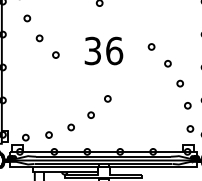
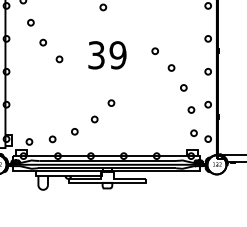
text: (113, 51) -> (117, 55), 36 -> 39

